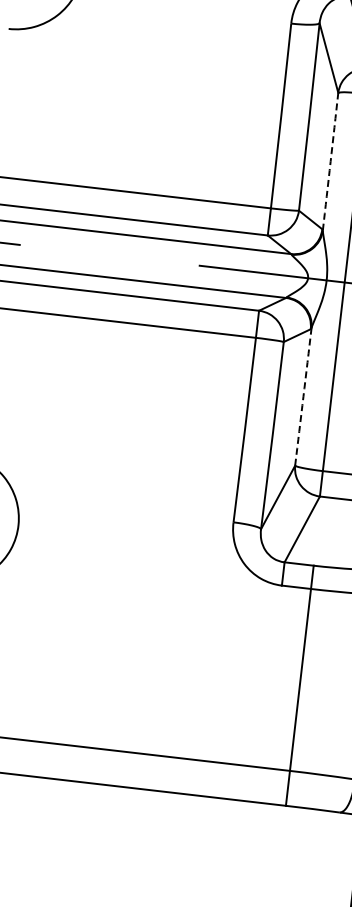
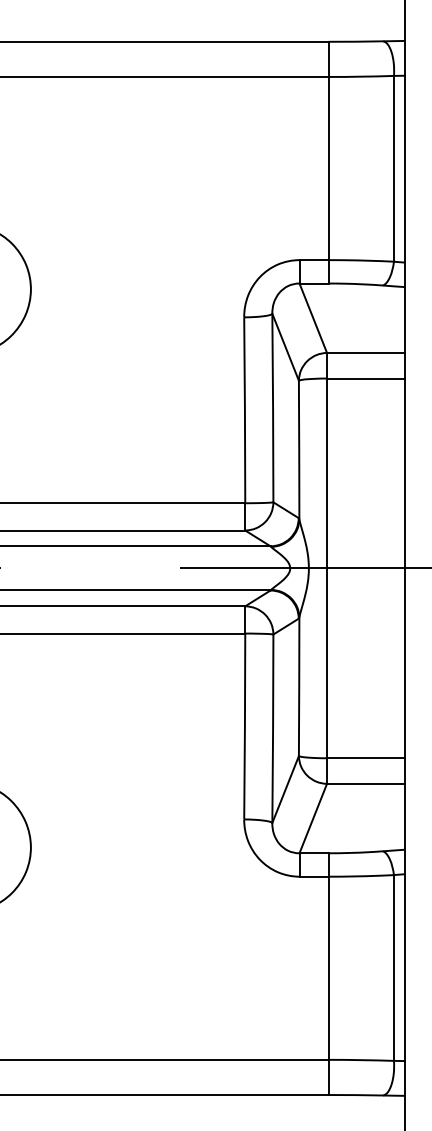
arc: (330, 162) -> (299, 450), dashed -> solid
arc: (303, 396) -> (299, 686), dashed -> solid

